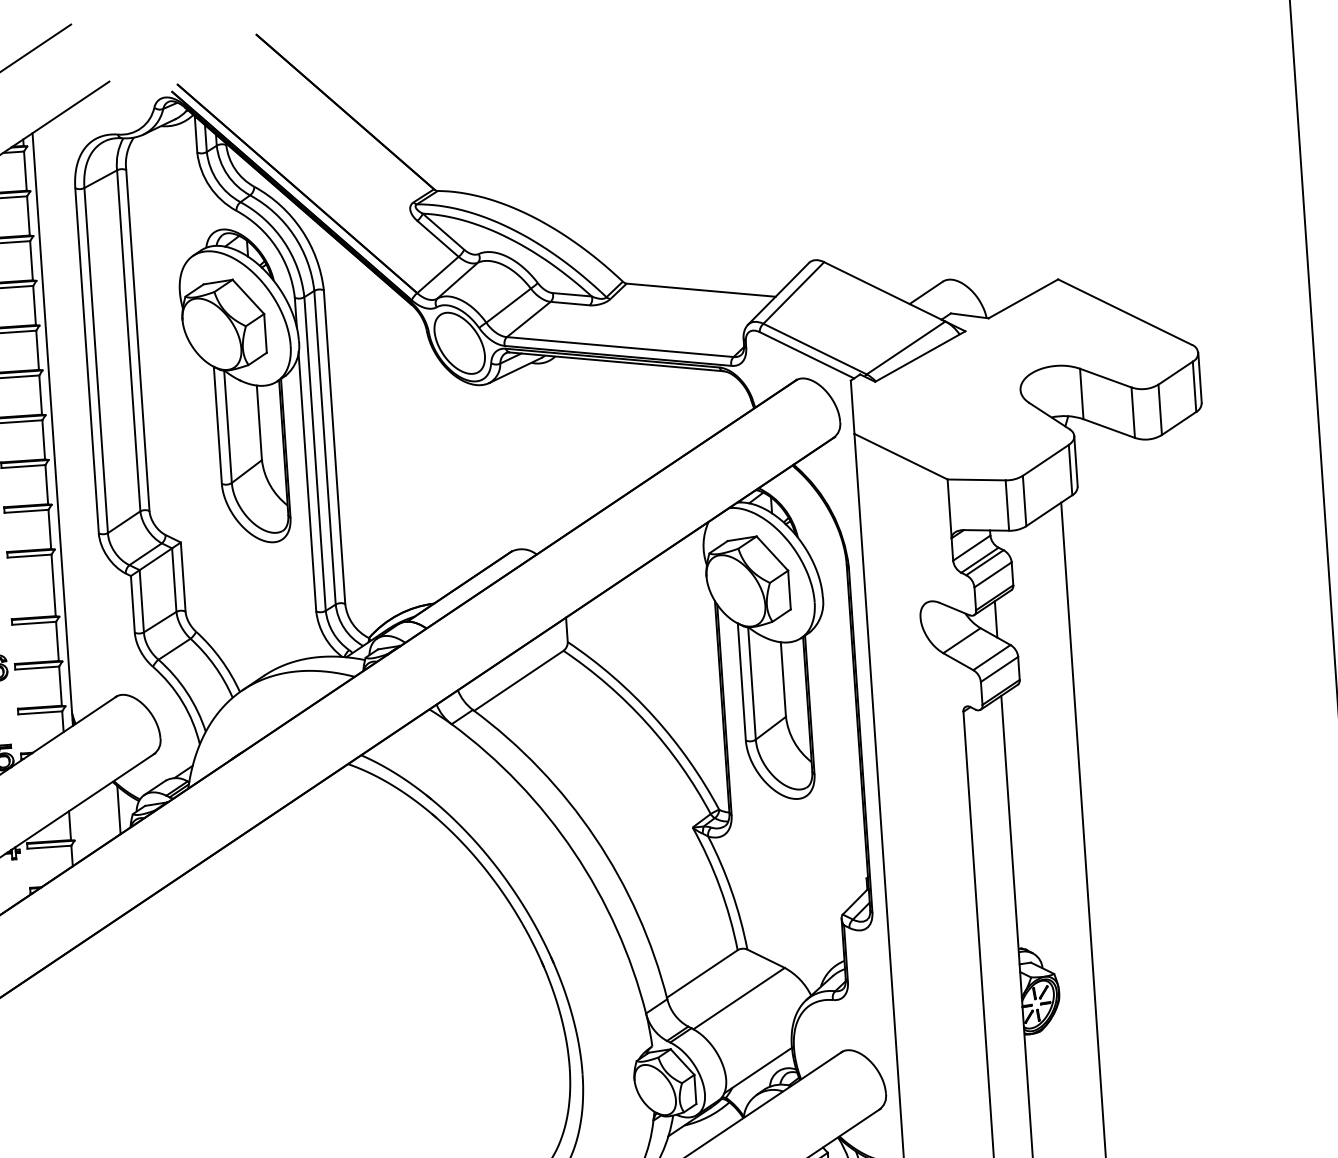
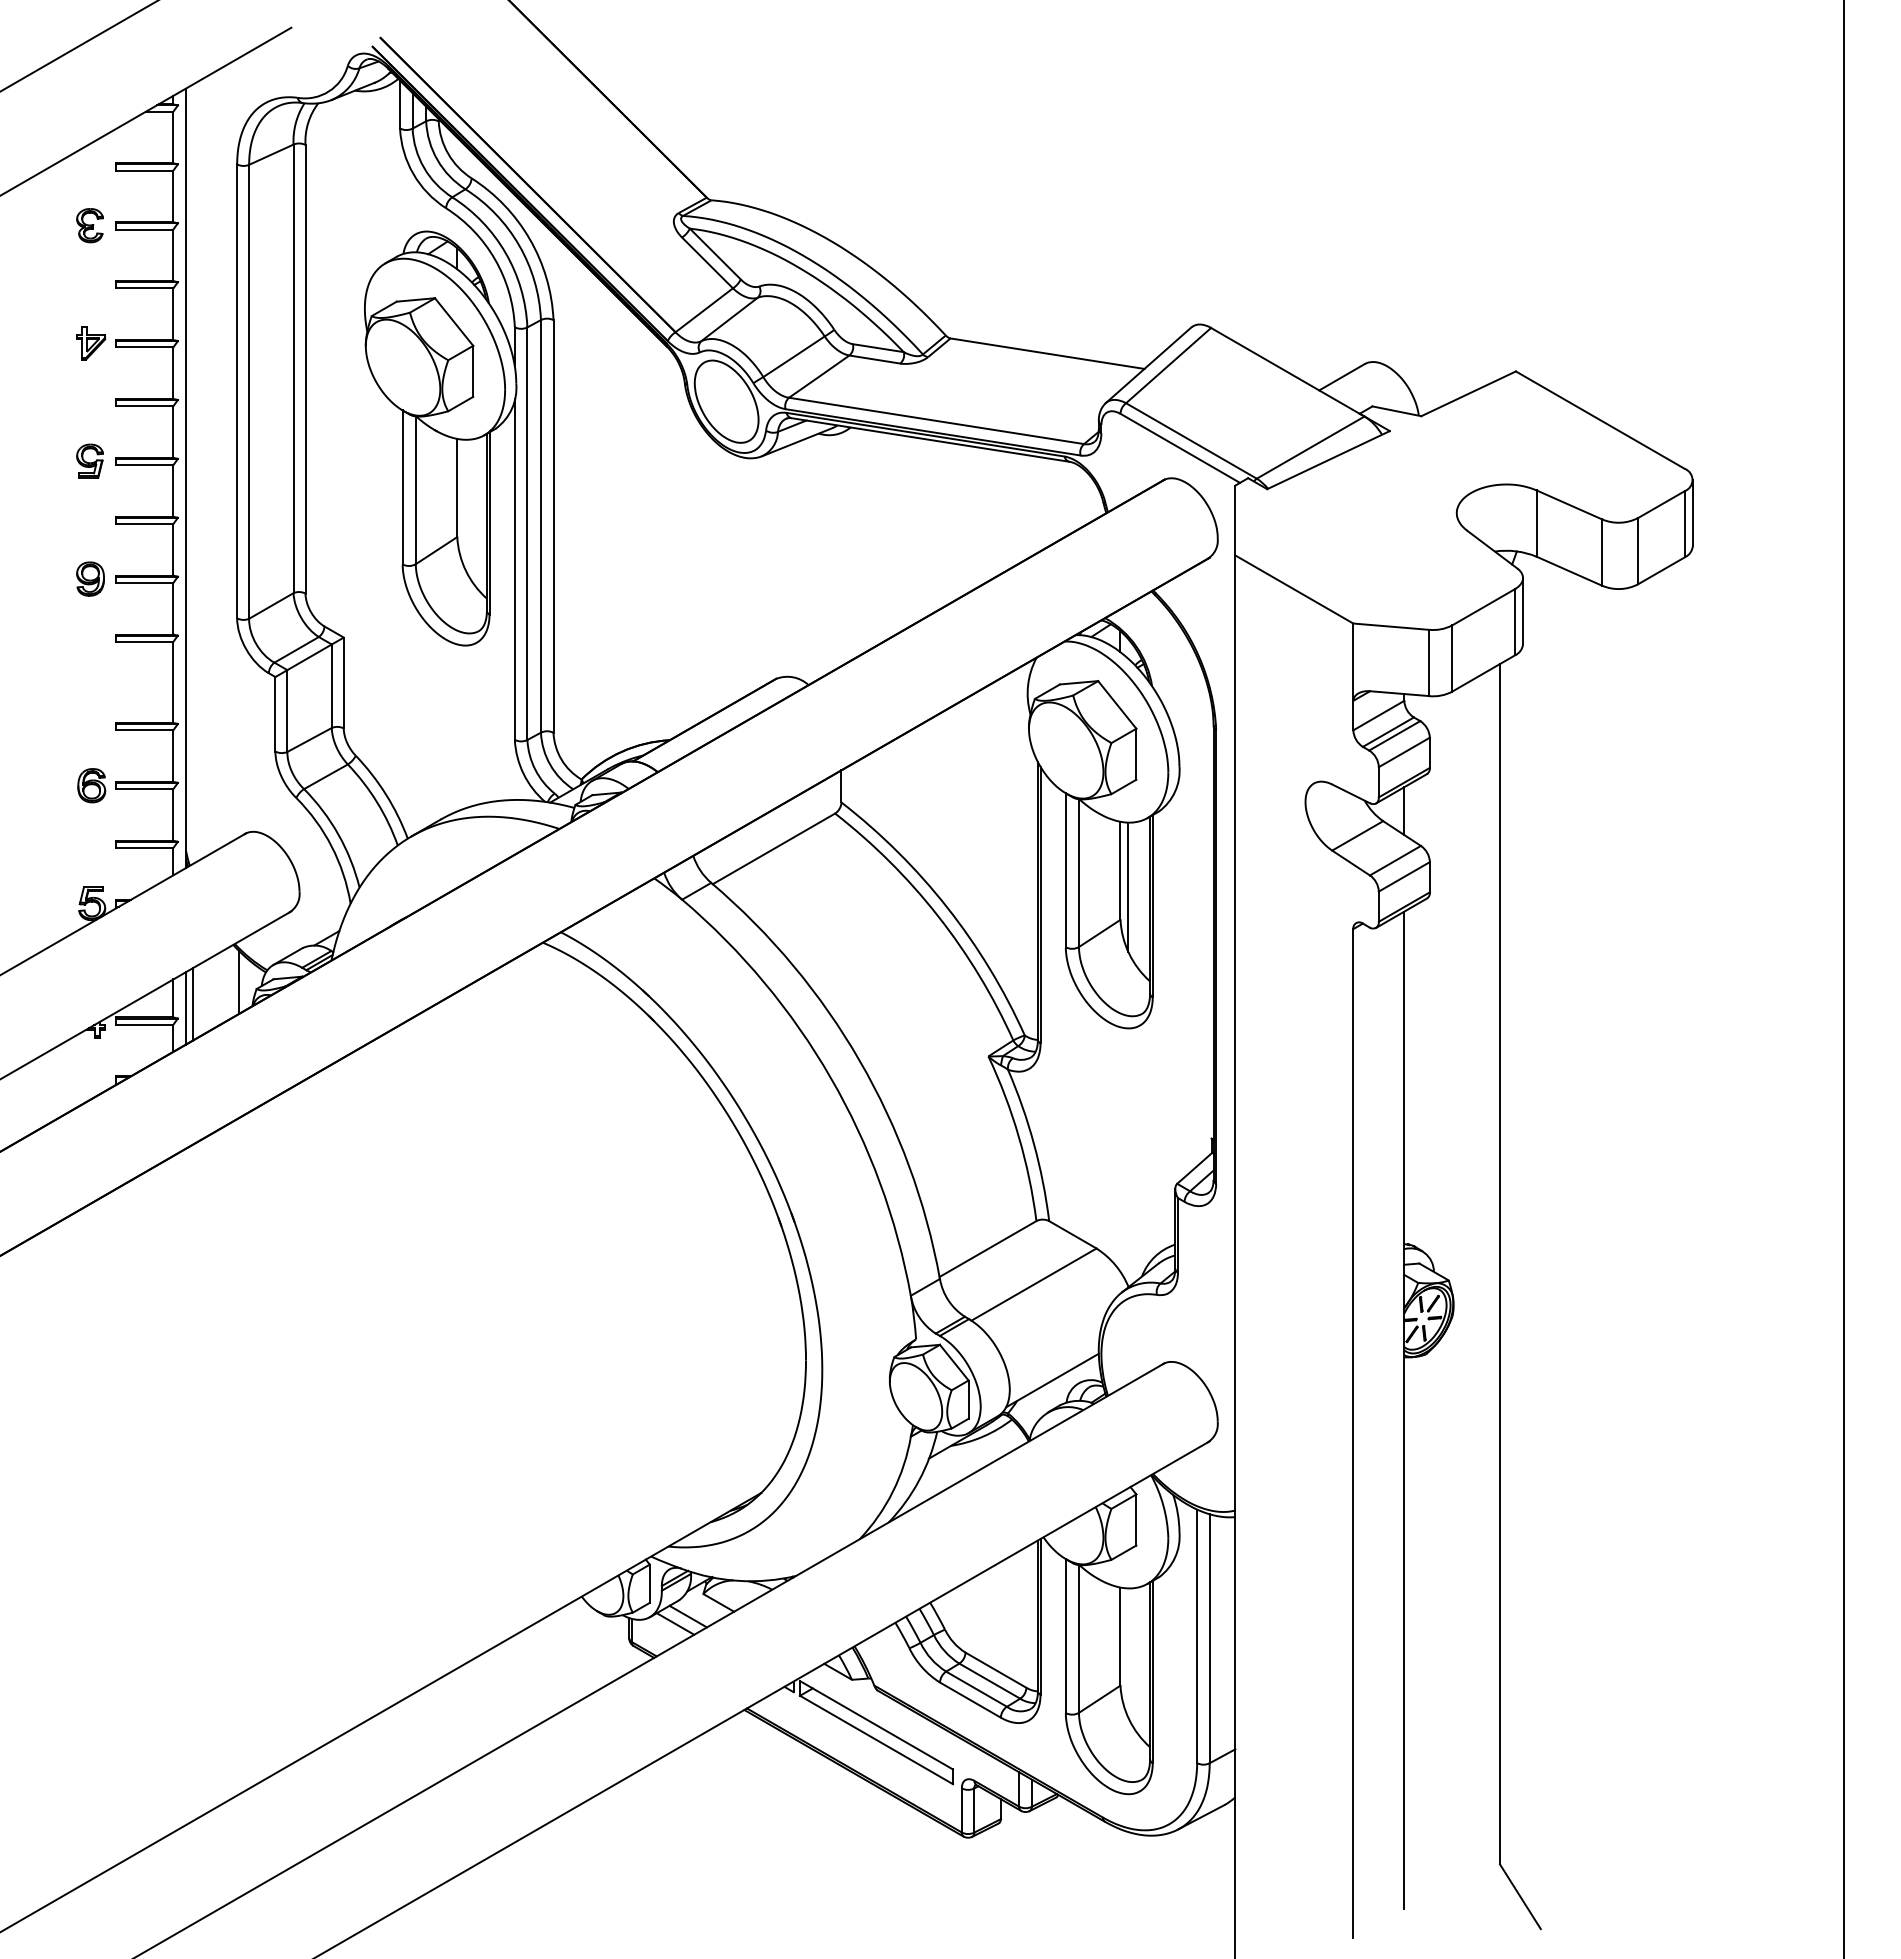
line: (790, 691) -> (1128, 887), added
line: (84, 829) -> (192, 1004), added
line: (80, 832) -> (186, 1008), added

